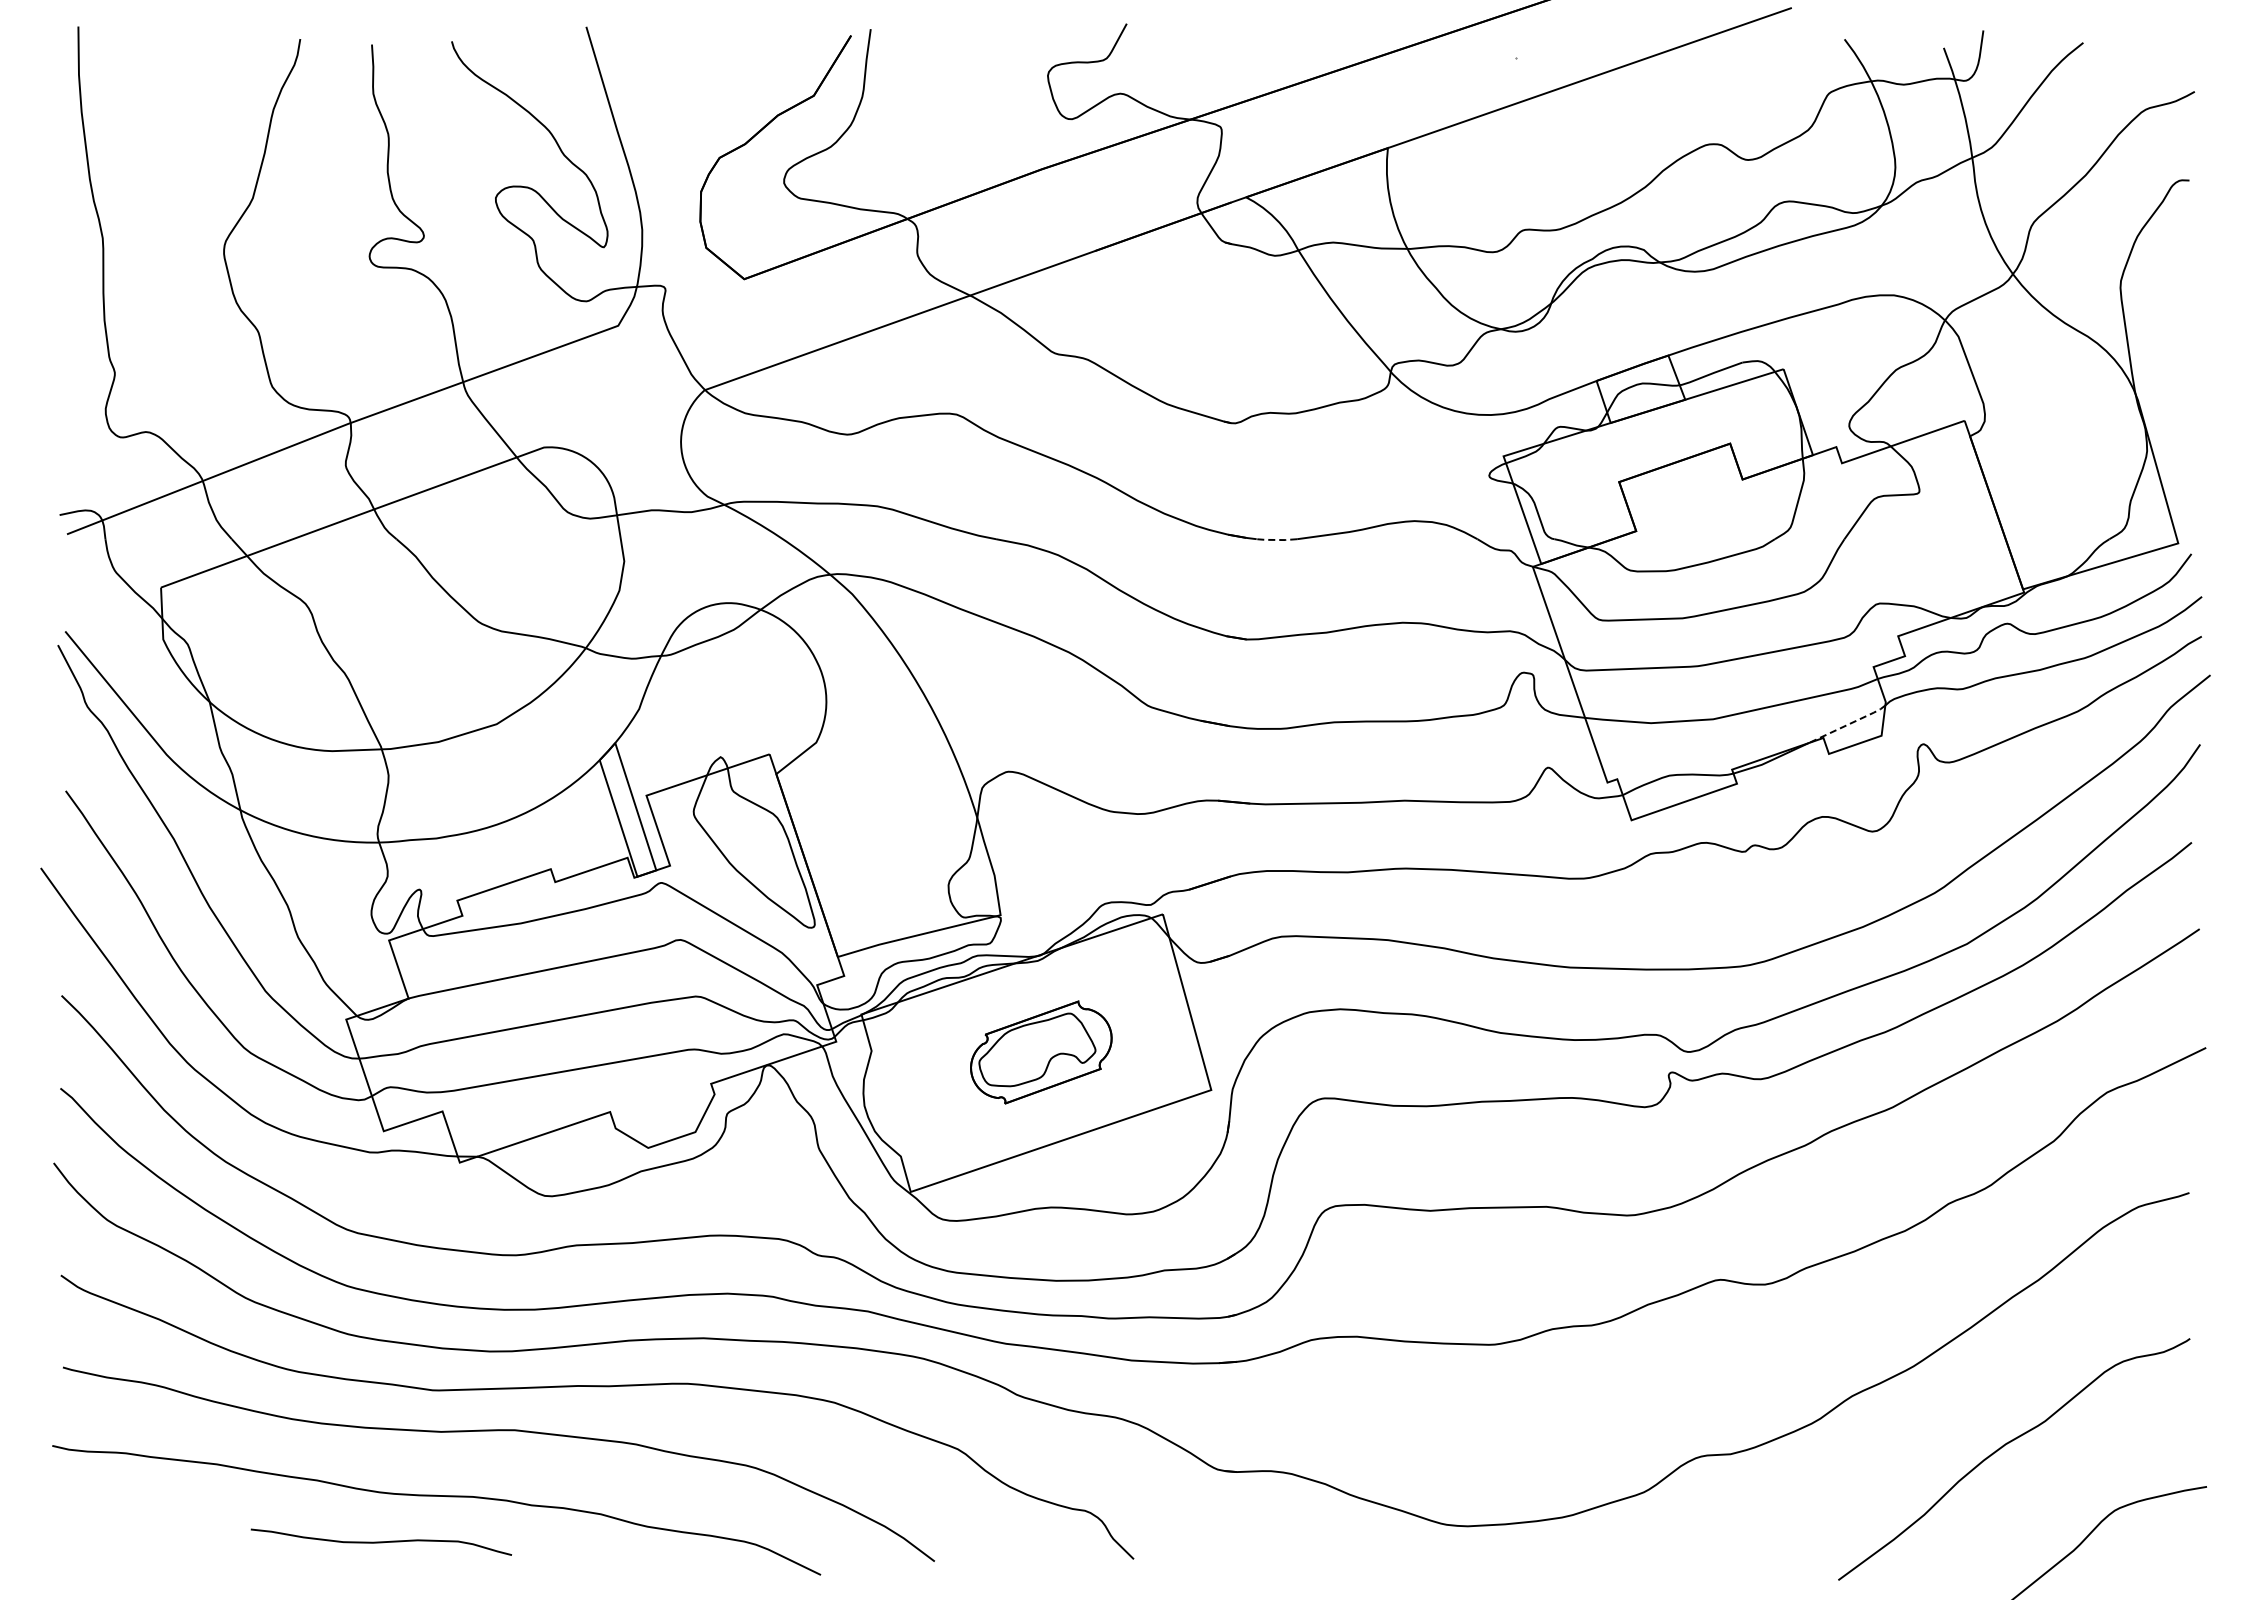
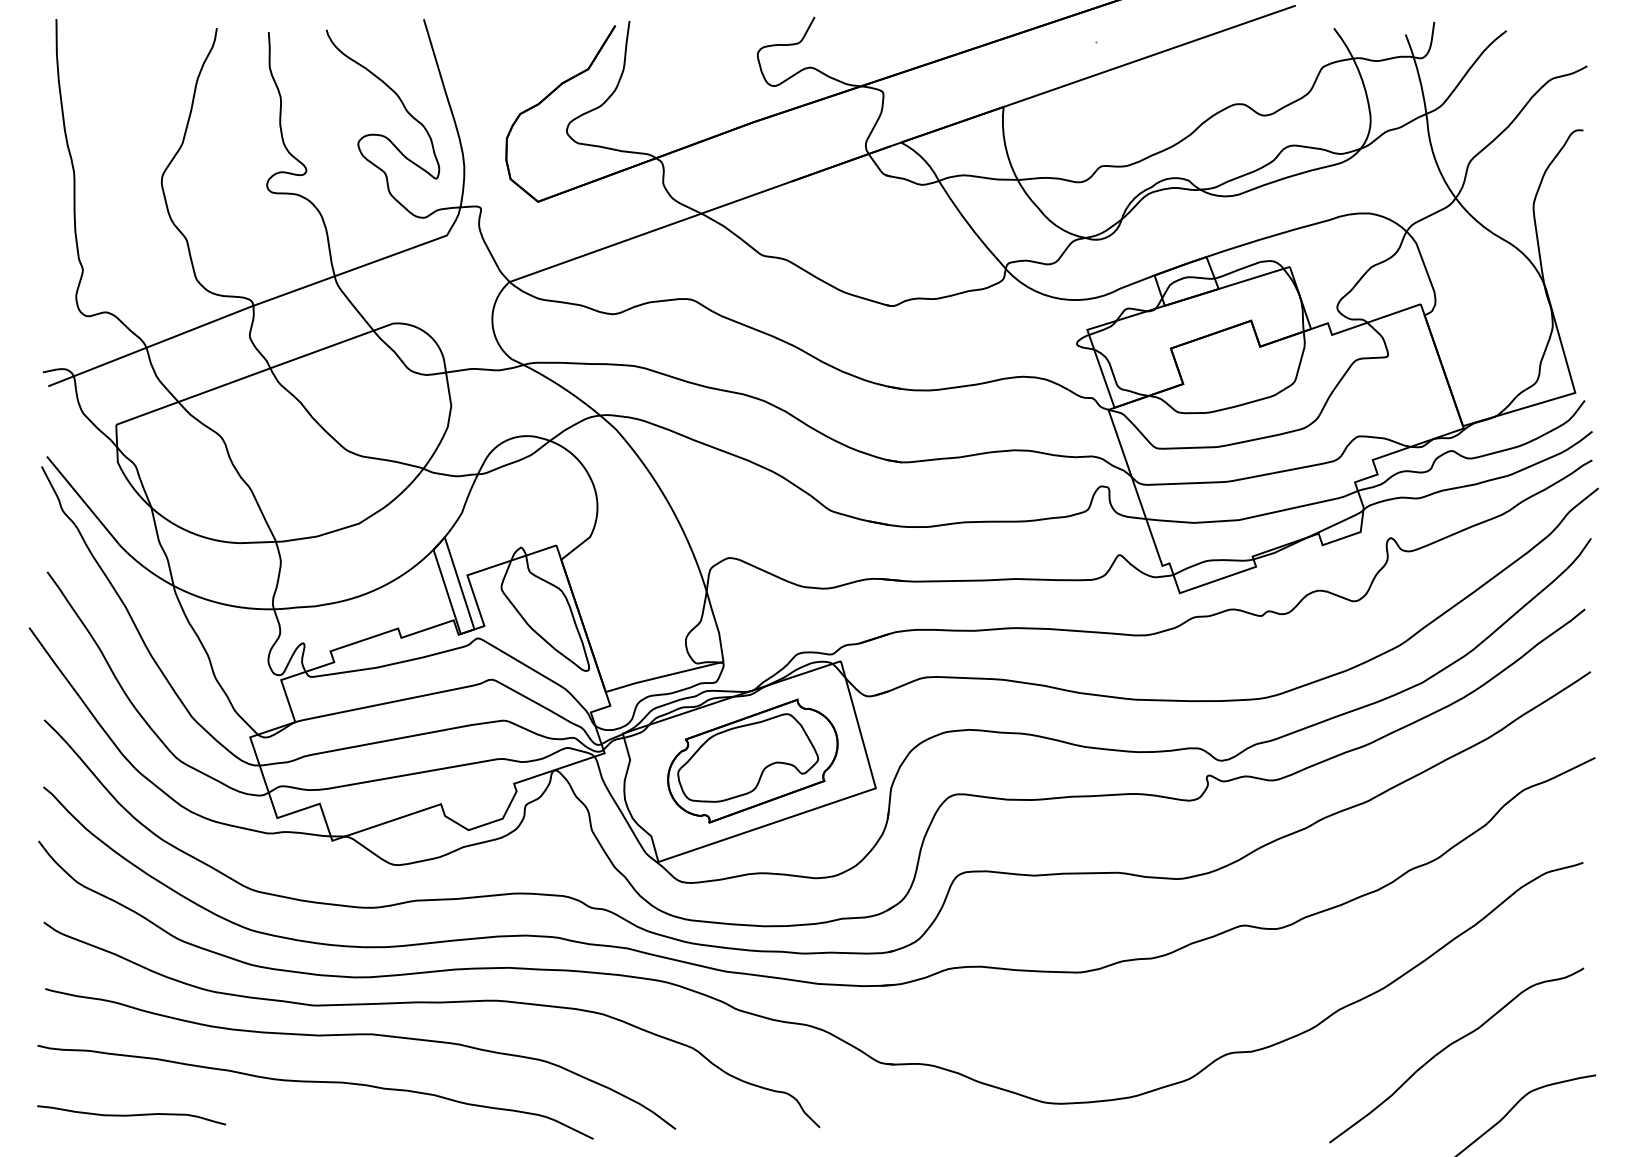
line: (1277, 539) -> (923, 390), dashed -> solid
line: (1848, 724) -> (1336, 523), dashed -> solid
part: (1041, 1052) -> (753, 761), size x1.67
curve: (380, 1541) -> (131, 1114), moved

